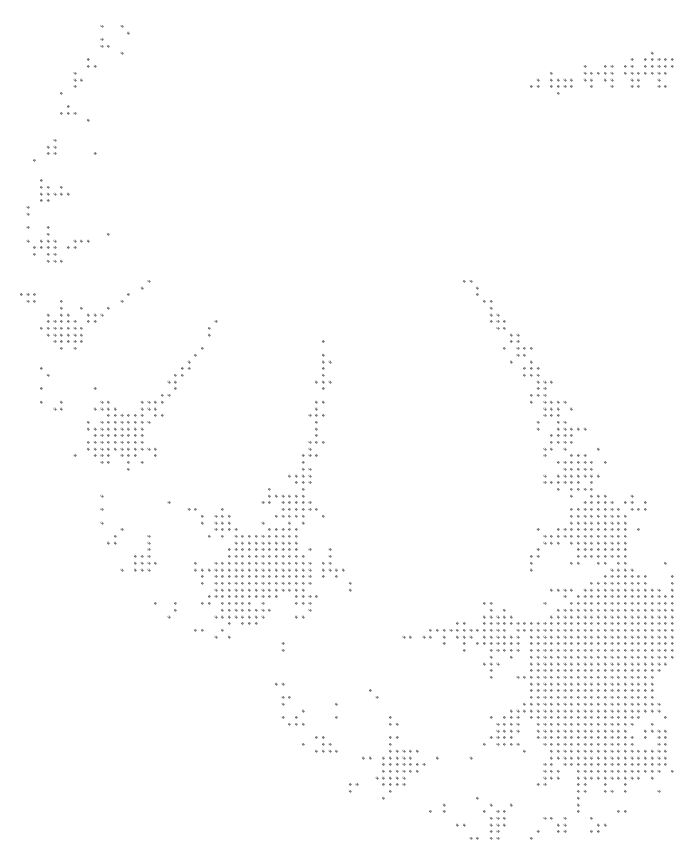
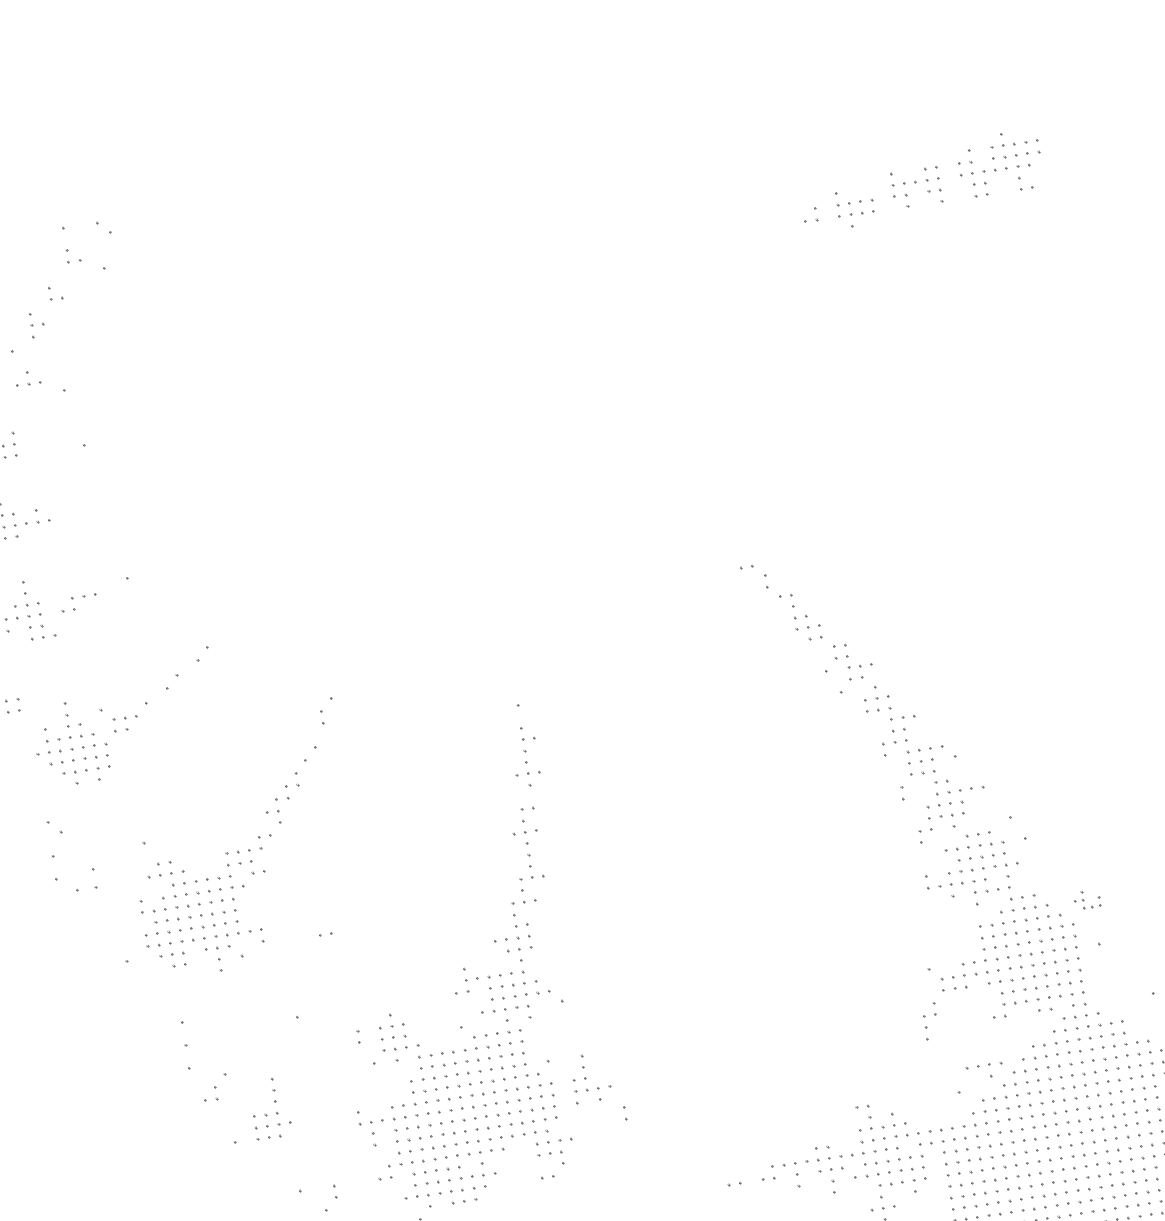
part: (57, 405) -> (84, 880), size x1.6
part: (635, 502) -> (1087, 898), size x0.7
part: (191, 509) -> (324, 935), moved

